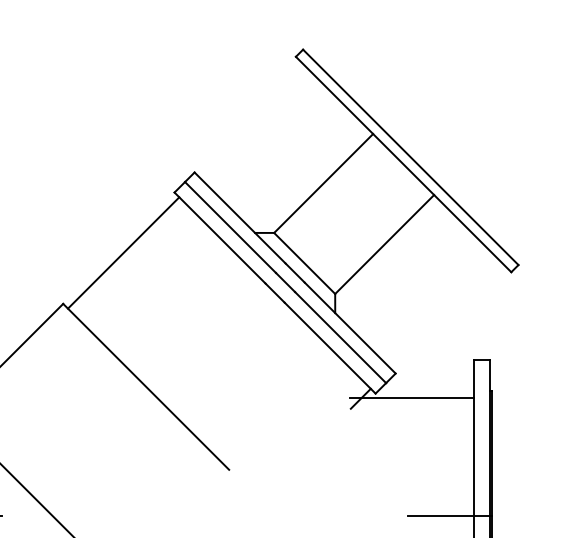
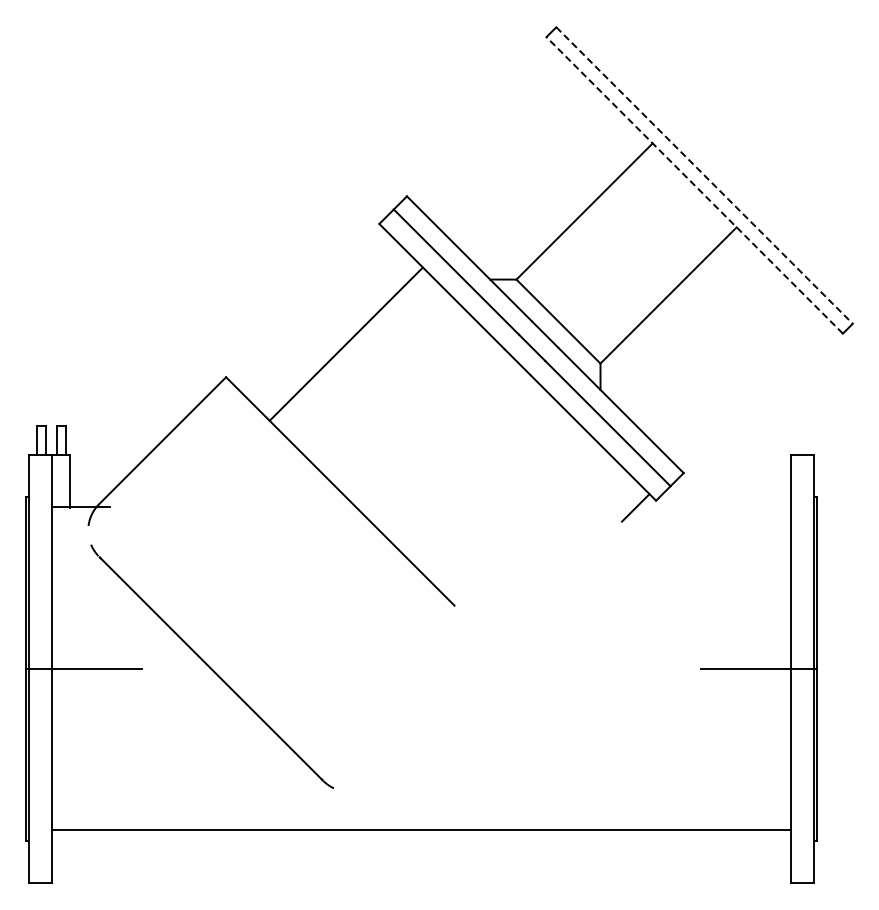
line: (410, 157) -> (704, 175), solid -> dashed
line: (403, 164) -> (694, 185), solid -> dashed
line: (123, 252) -> (345, 343), moved
line: (411, 398) -> (705, 507), removed

